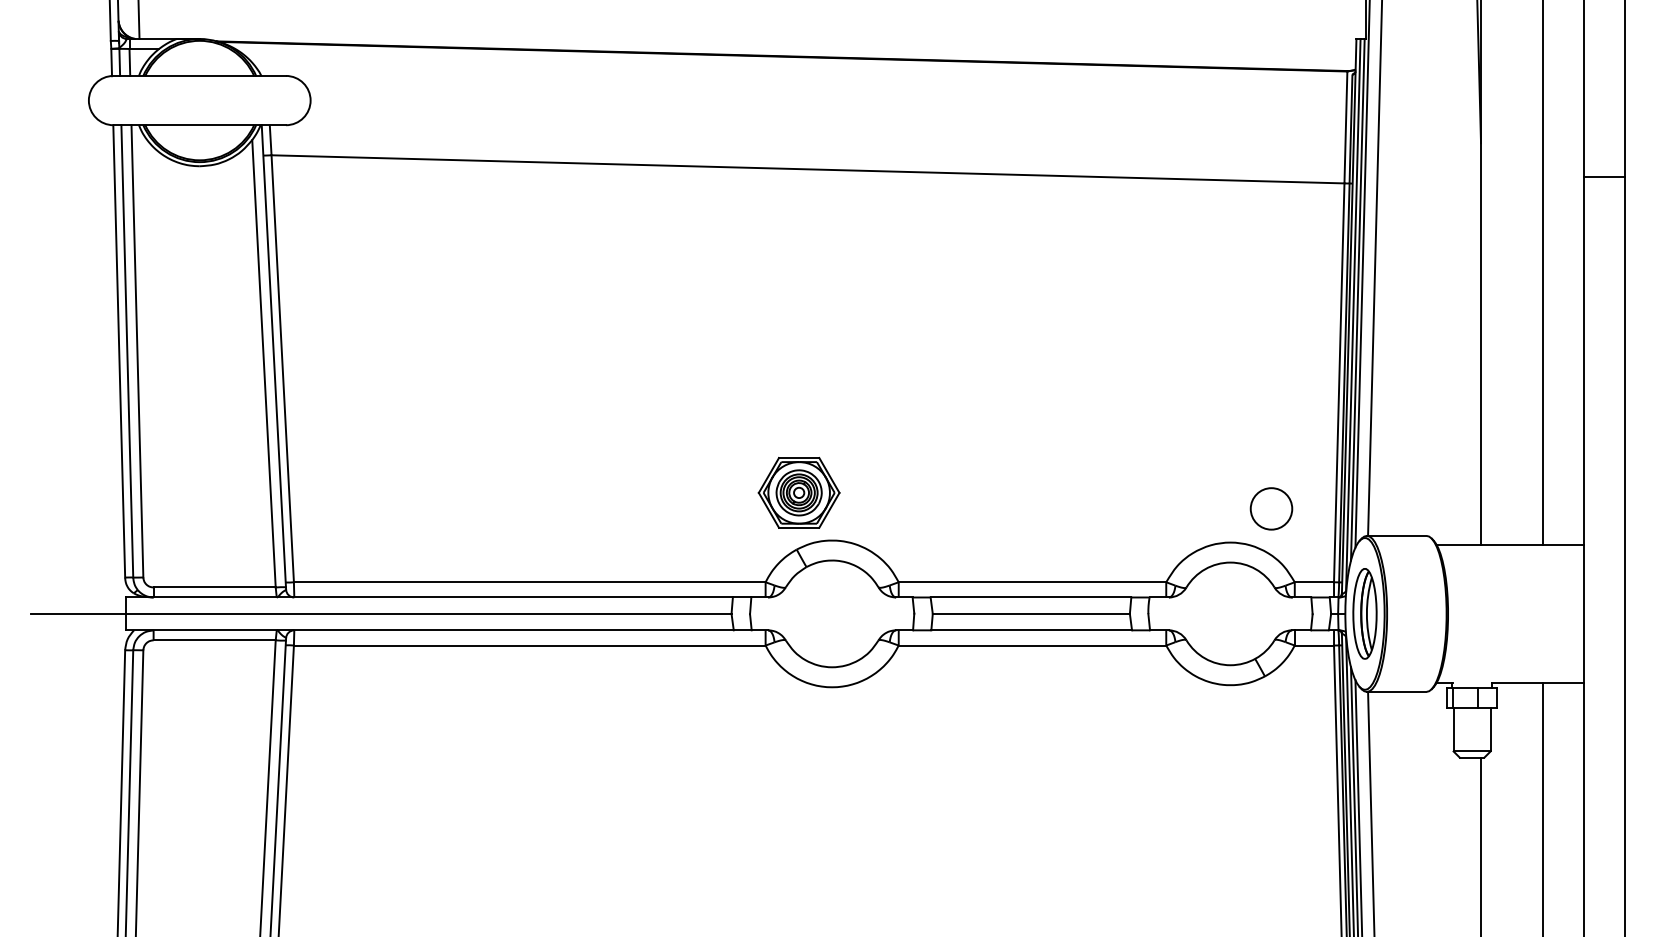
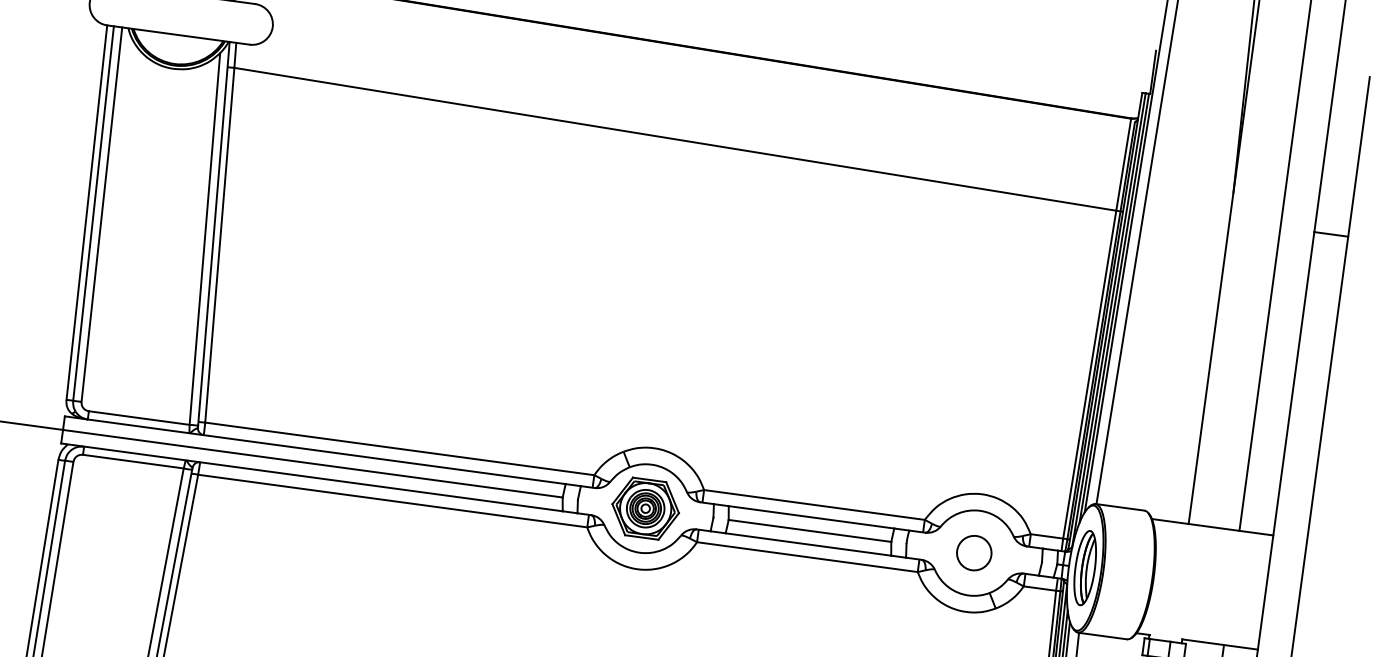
part: (798, 492) -> (645, 508), moved
circle: (1271, 508) -> (974, 552), moved

